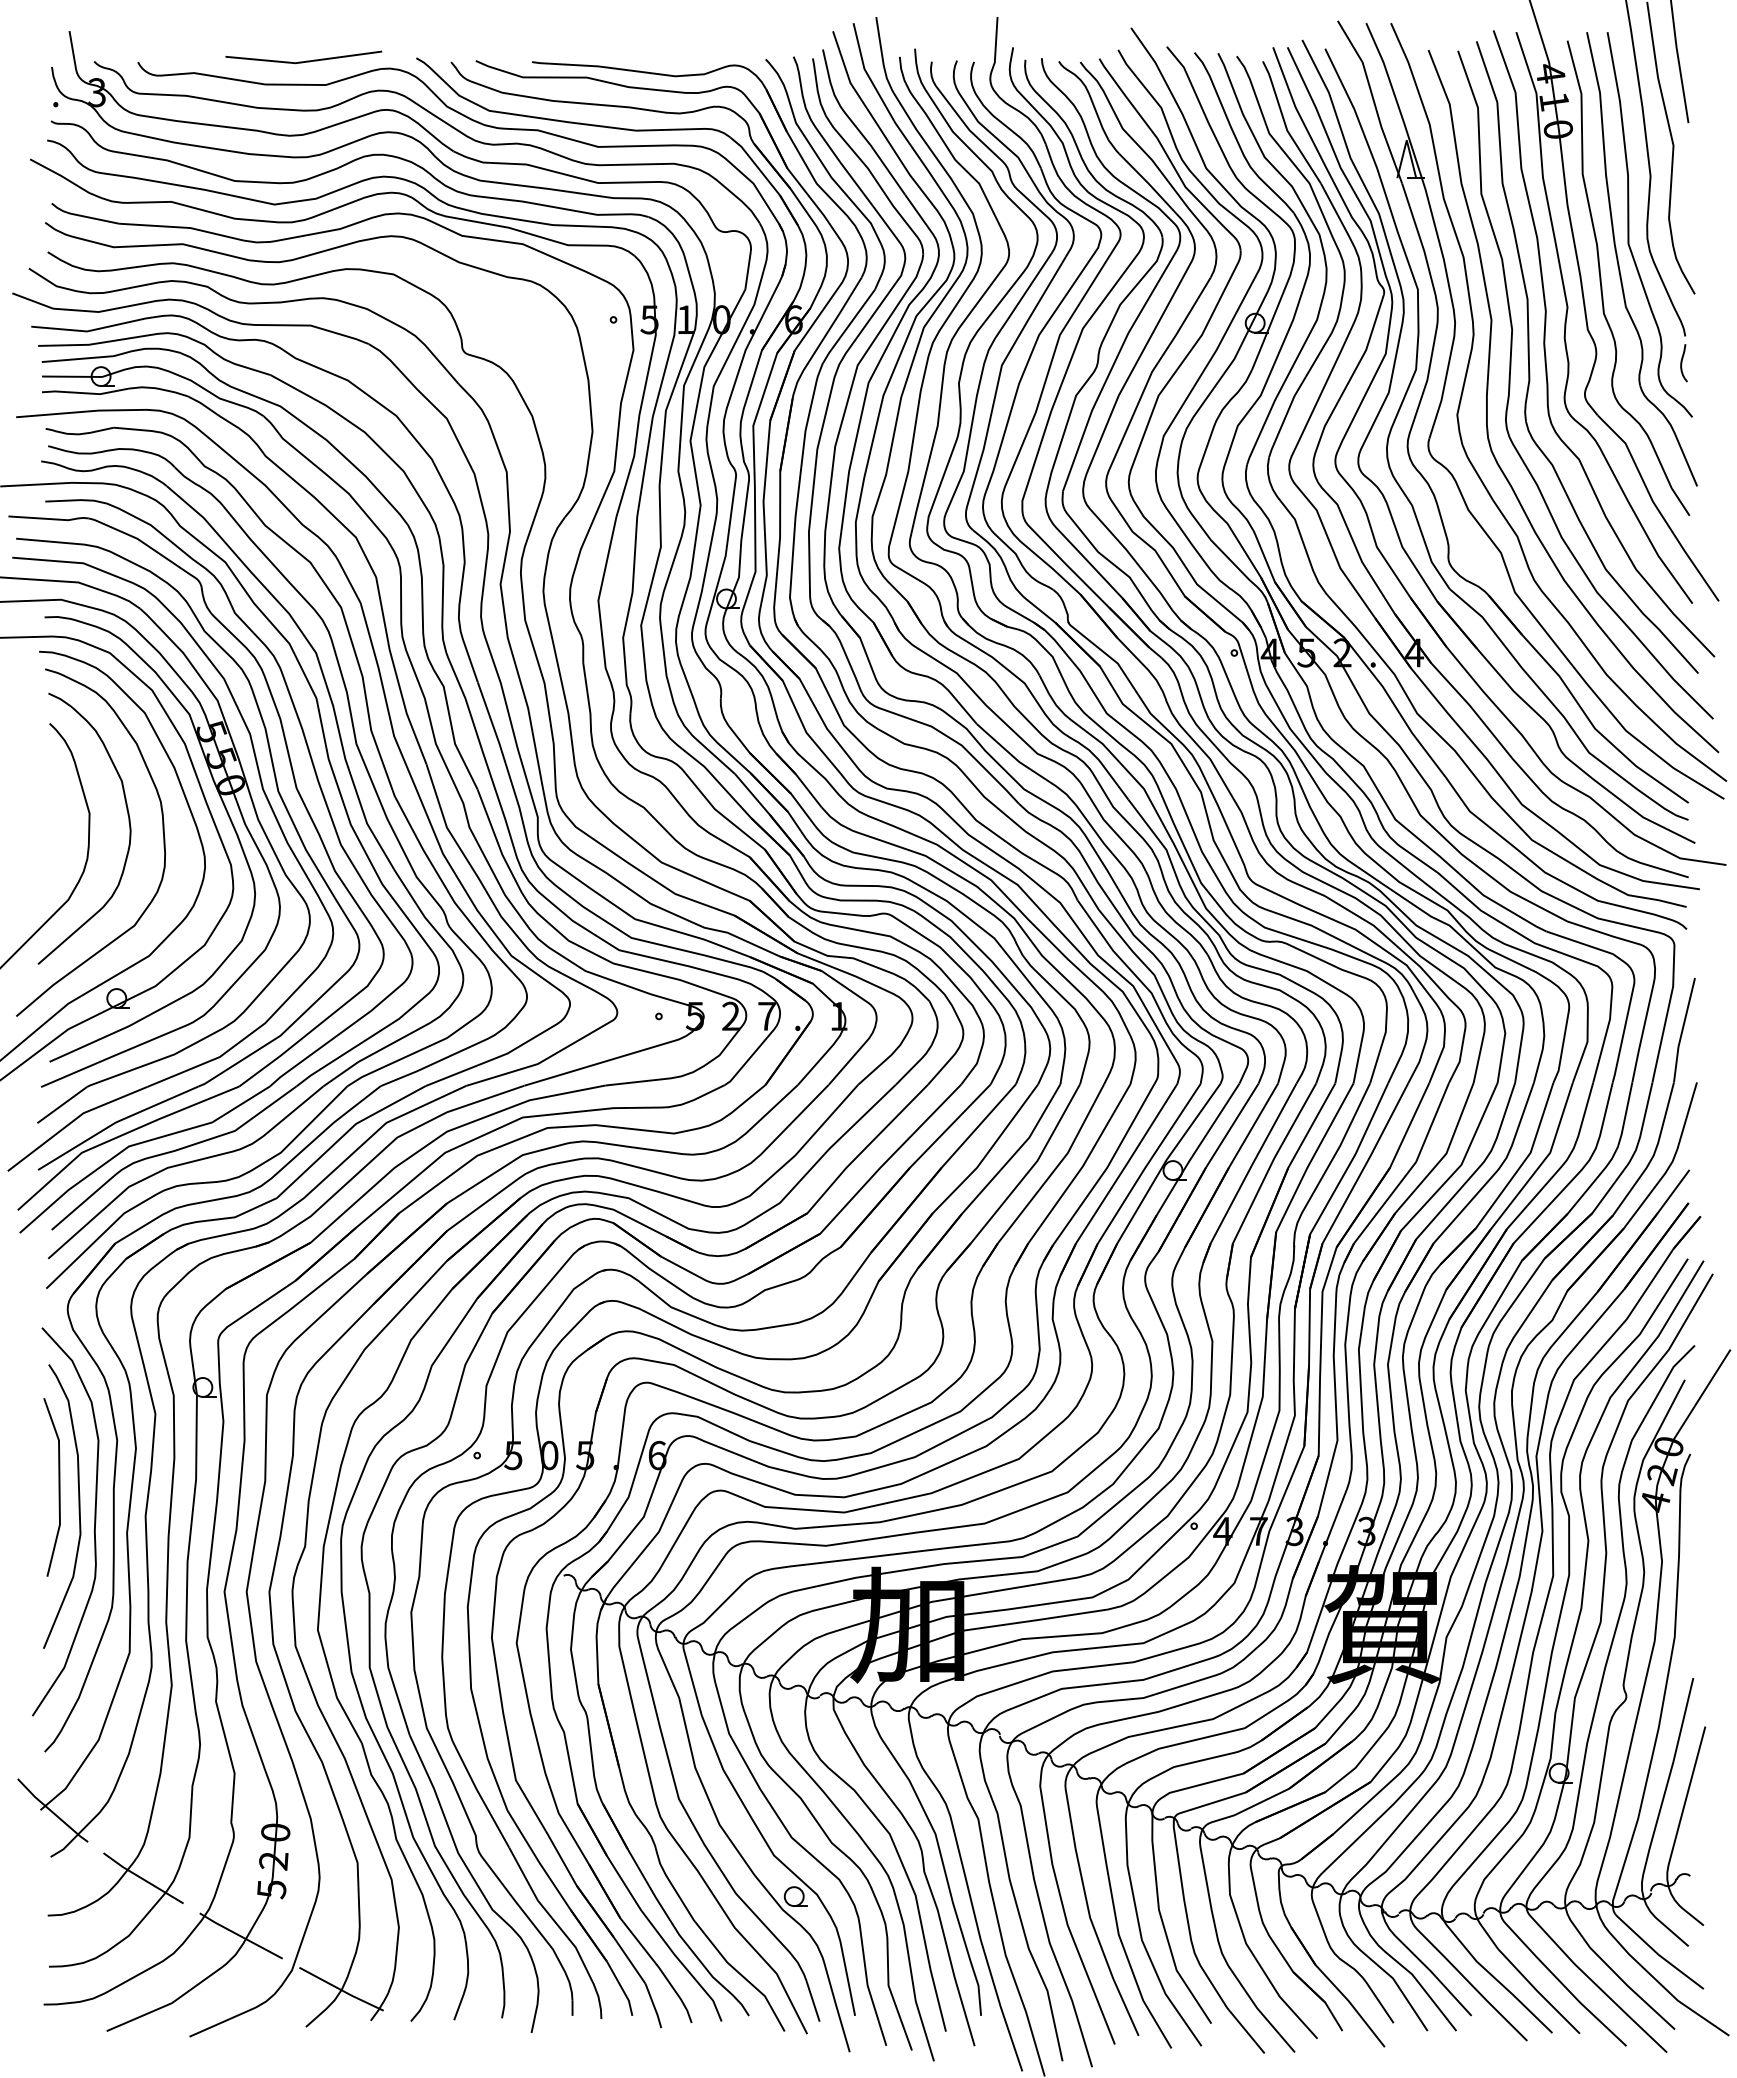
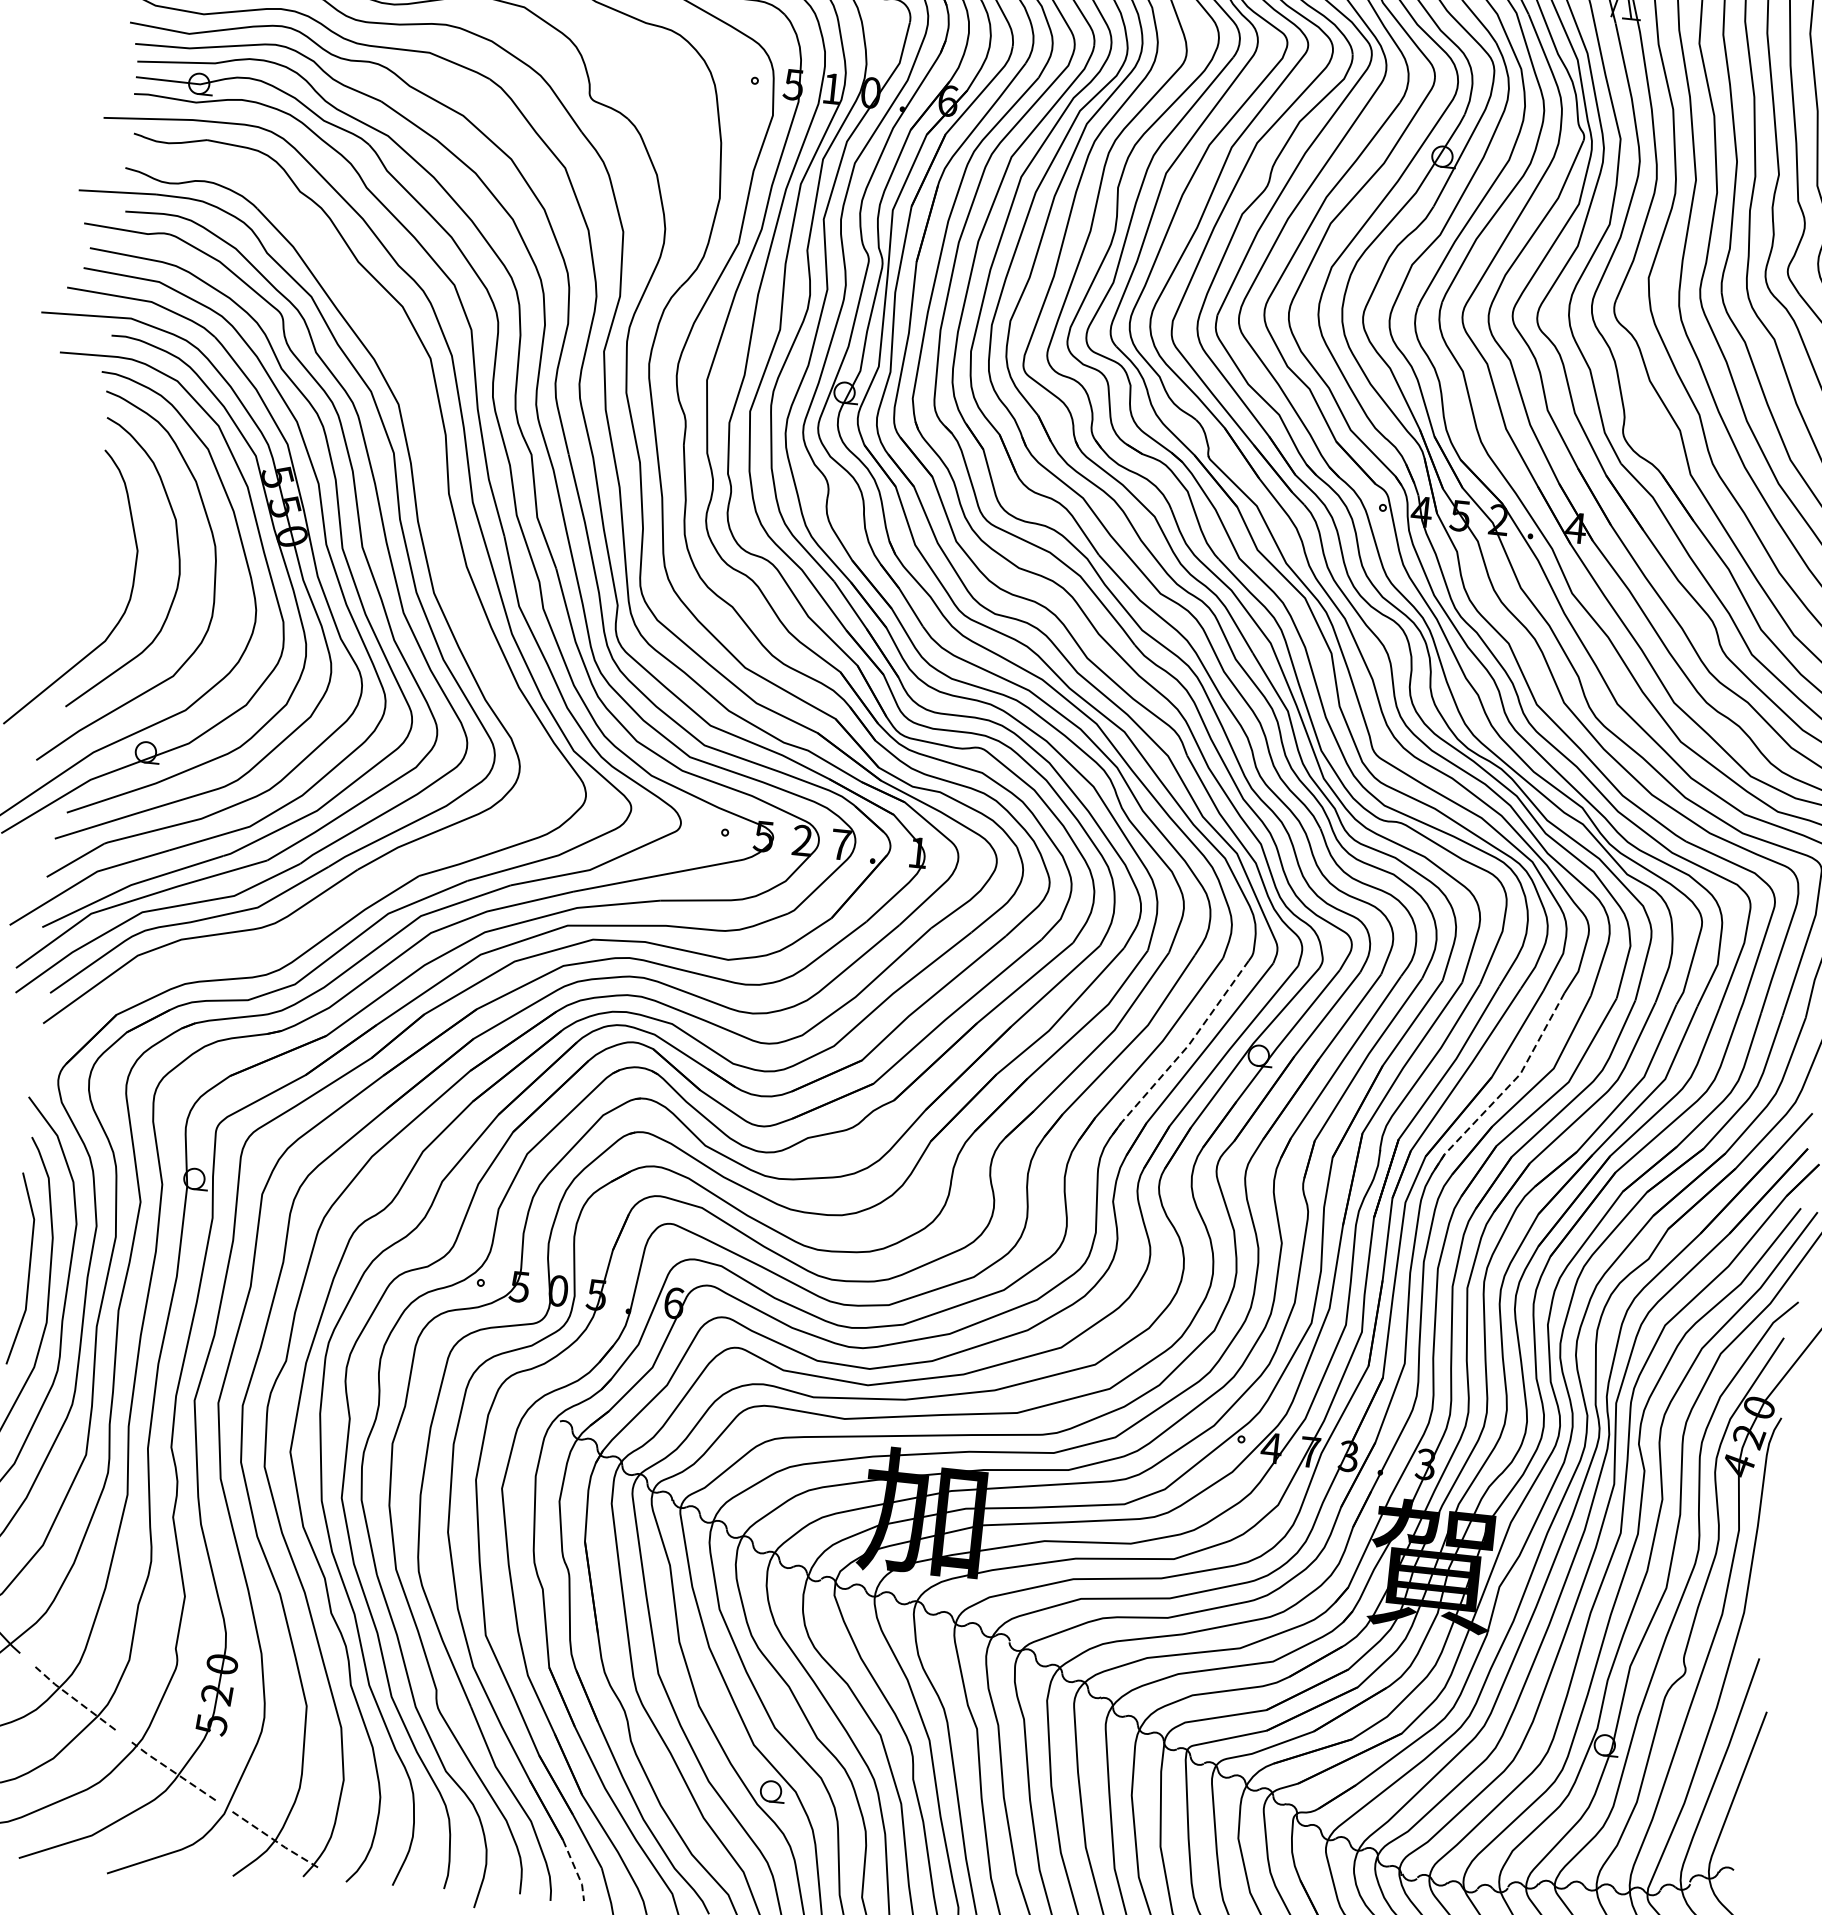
part: (384, 815) -> (453, 586), removed
line: (1102, 1175) -> (1182, 1053), solid -> dashed
line: (1404, 1177) -> (1506, 1089), solid -> dashed
line: (141, 1878) -> (73, 1698), solid -> dashed
line: (240, 1935) -> (173, 1770), solid -> dashed
line: (622, 1988) -> (576, 1870), solid -> dashed
line: (341, 1990) -> (275, 1841), solid -> dashed

